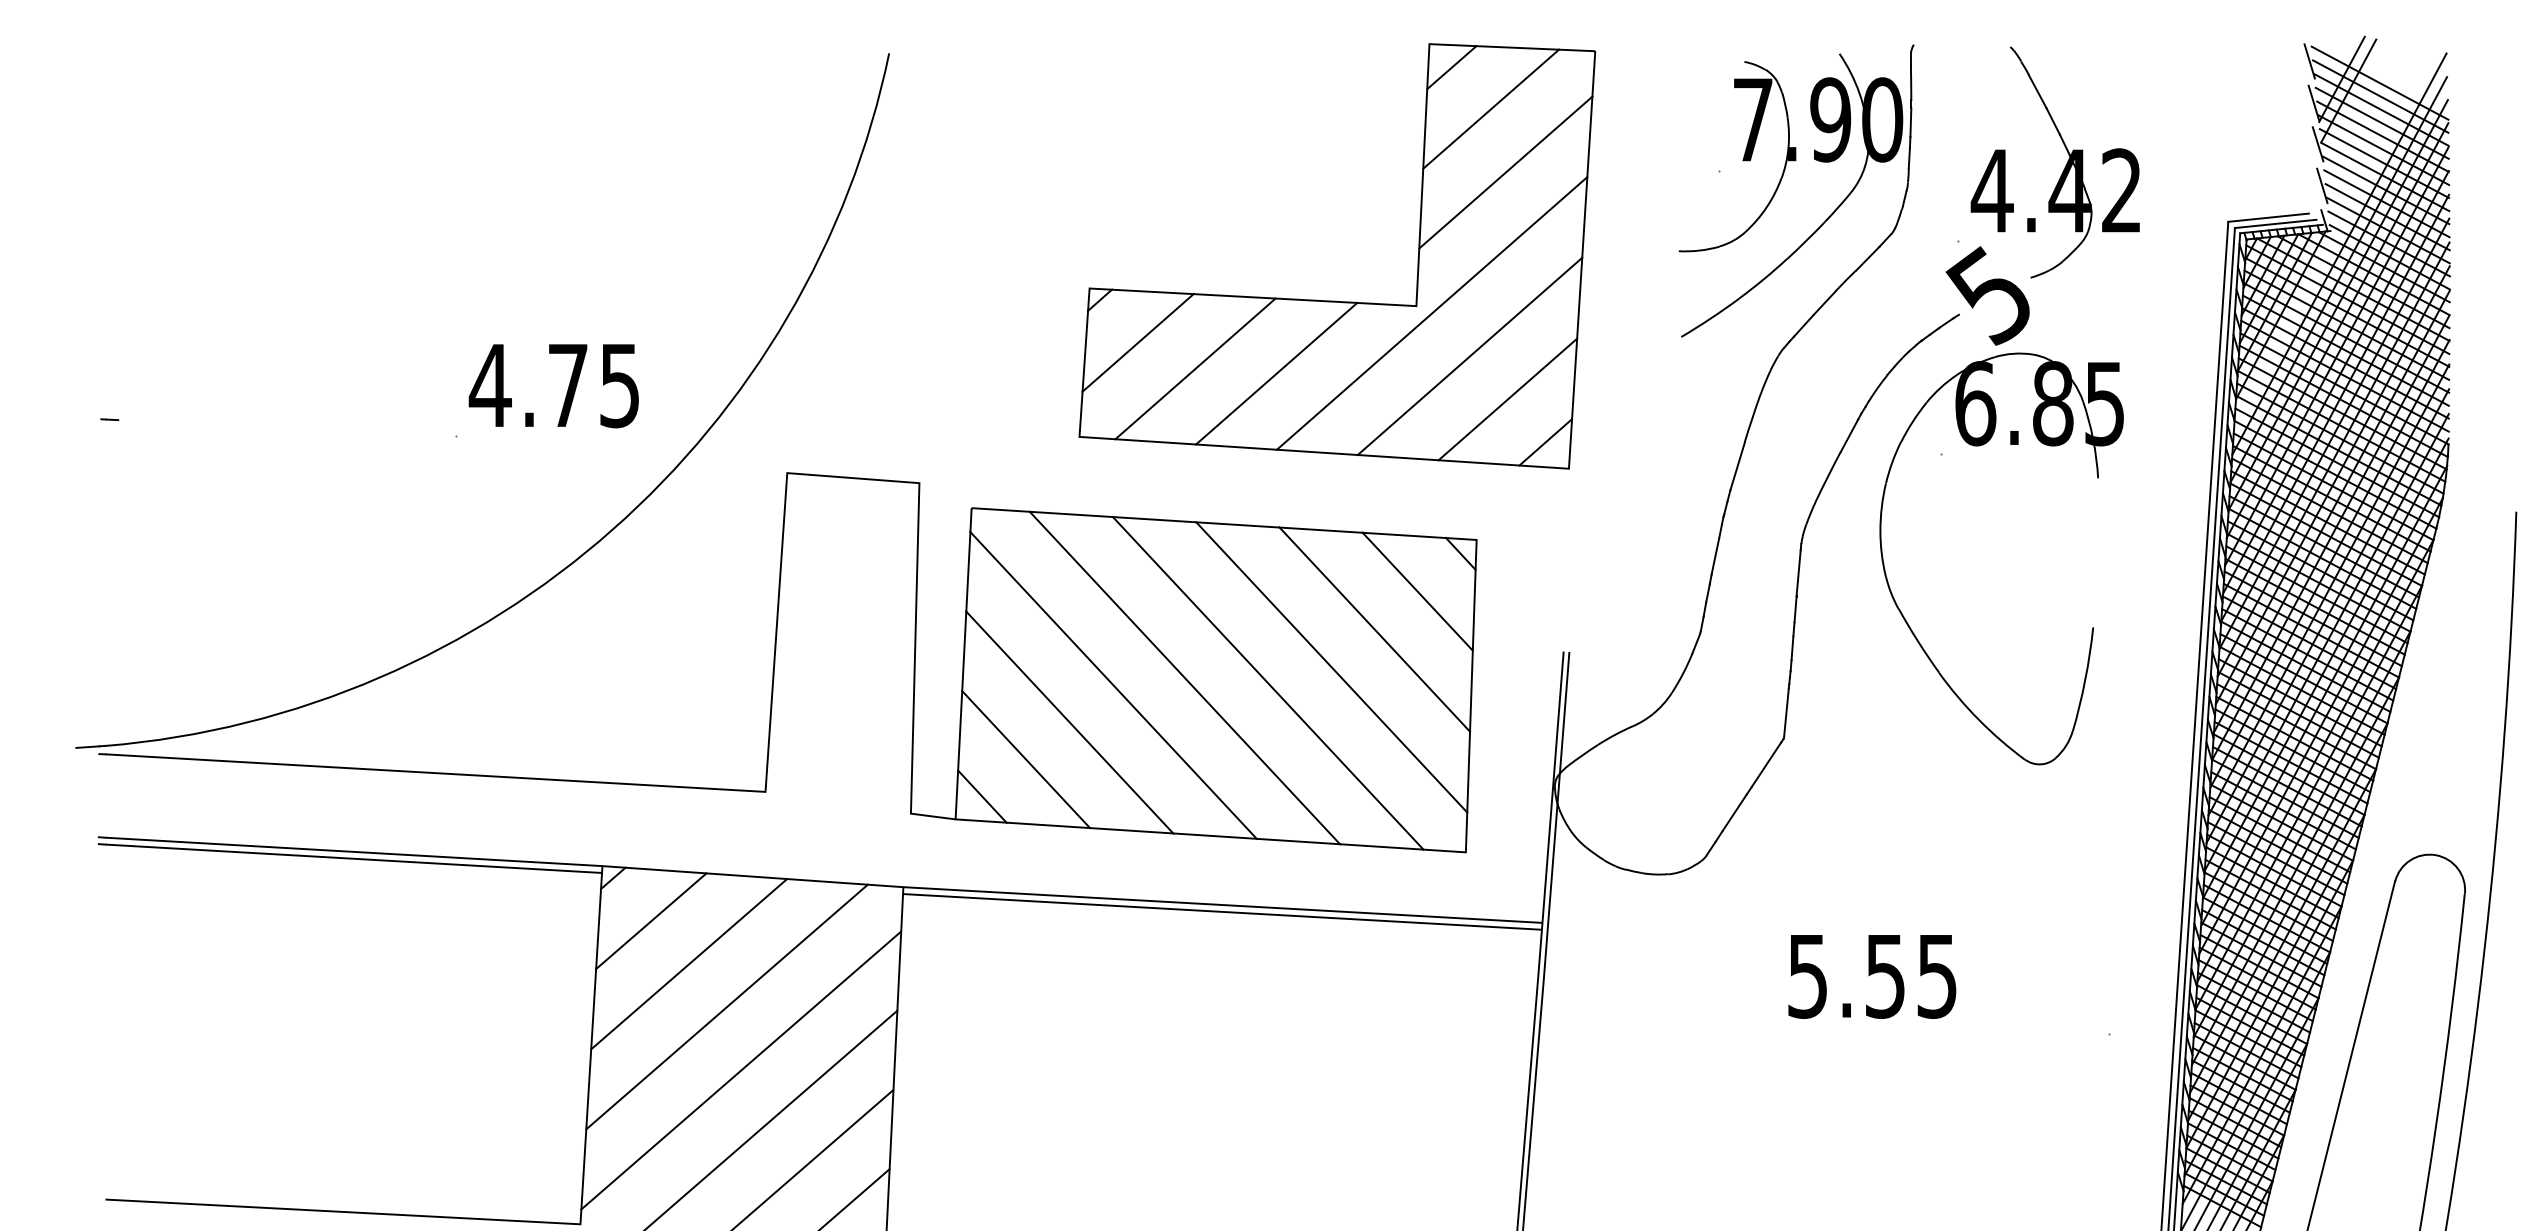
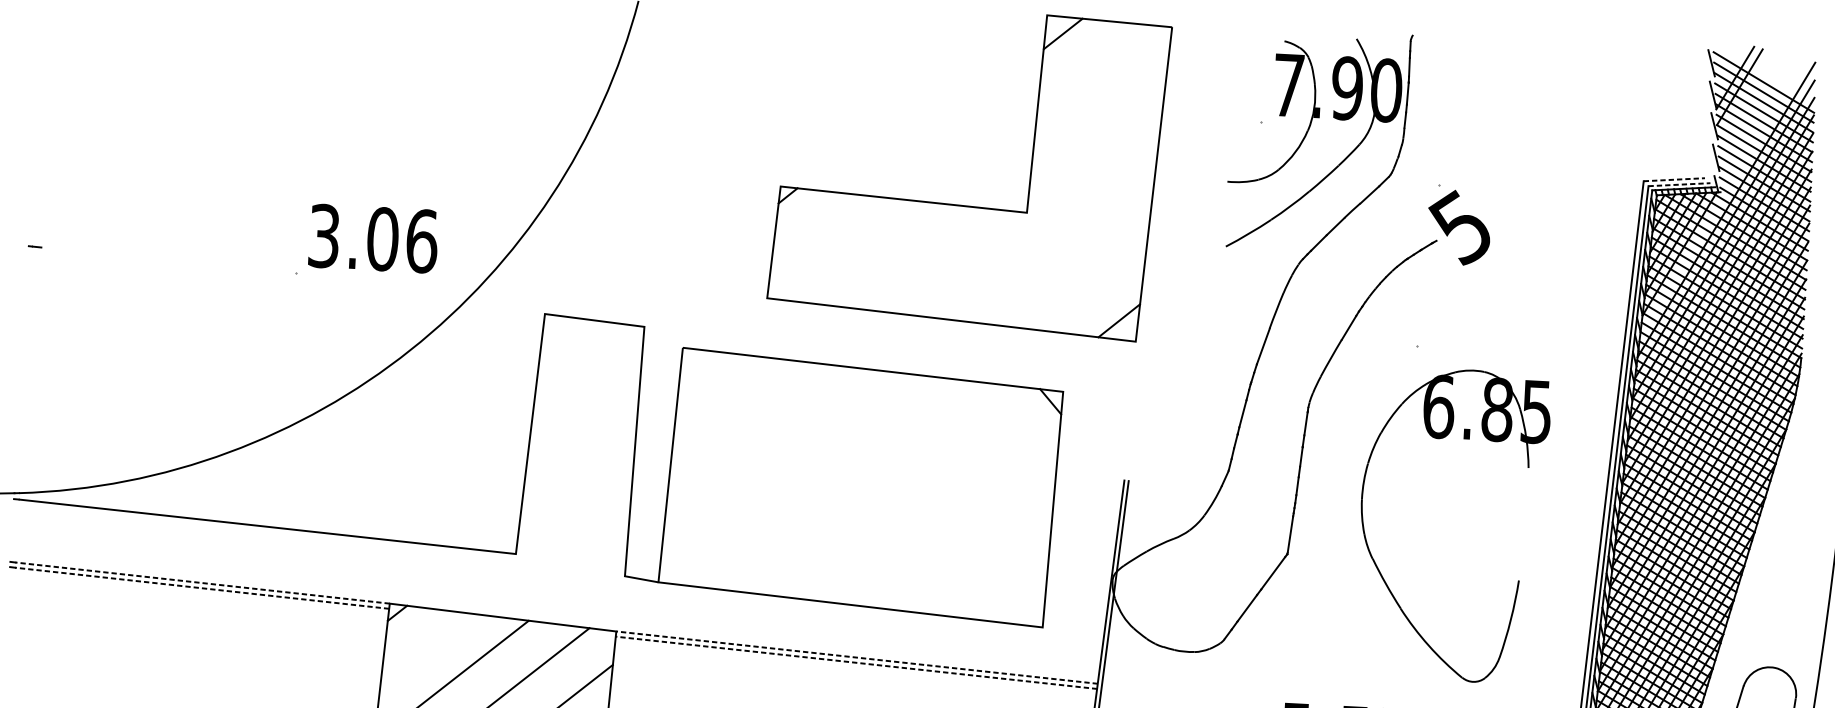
line: (1491, 108) -> (1091, 66), removed
part: (2064, 167) -> (1522, 133), removed
line: (1505, 172) -> (1099, 115), removed
line: (2268, 217) -> (1674, 179), solid -> dashed
line: (2275, 223) -> (1679, 184), solid -> dashed
line: (1431, 313) -> (1038, 218), removed
line: (1137, 342) -> (814, 229), removed
line: (1469, 356) -> (1065, 252), removed
line: (1195, 368) -> (857, 251), removed
line: (1276, 373) -> (918, 258), removed
text: (554, 385) -> (372, 238), 4.75 -> 3.06
line: (1507, 399) -> (1092, 286), removed
line: (1417, 591) -> (1016, 428), removed
part: (1904, 616) -> (1376, 564), moved
line: (1374, 629) -> (982, 455), removed
line: (1331, 667) -> (948, 482), removed
line: (1184, 677) -> (837, 484), removed
line: (1267, 683) -> (899, 492), removed
line: (1113, 684) -> (783, 486), removed
line: (1069, 722) -> (748, 513), removed
line: (1026, 759) -> (714, 539), removed
line: (982, 796) -> (679, 566), removed
line: (353, 851) -> (202, 582), solid -> dashed
line: (353, 858) -> (201, 588), solid -> dashed
line: (1222, 905) -> (856, 657), solid -> dashed
line: (1222, 911) -> (856, 662), solid -> dashed
line: (651, 921) -> (424, 647), removed

